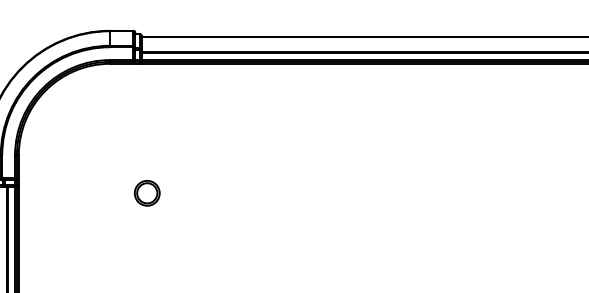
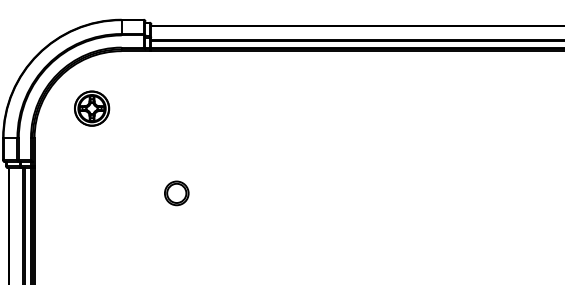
part: (79, 124) -> (92, 108), added
part: (146, 193) -> (176, 193), moved

